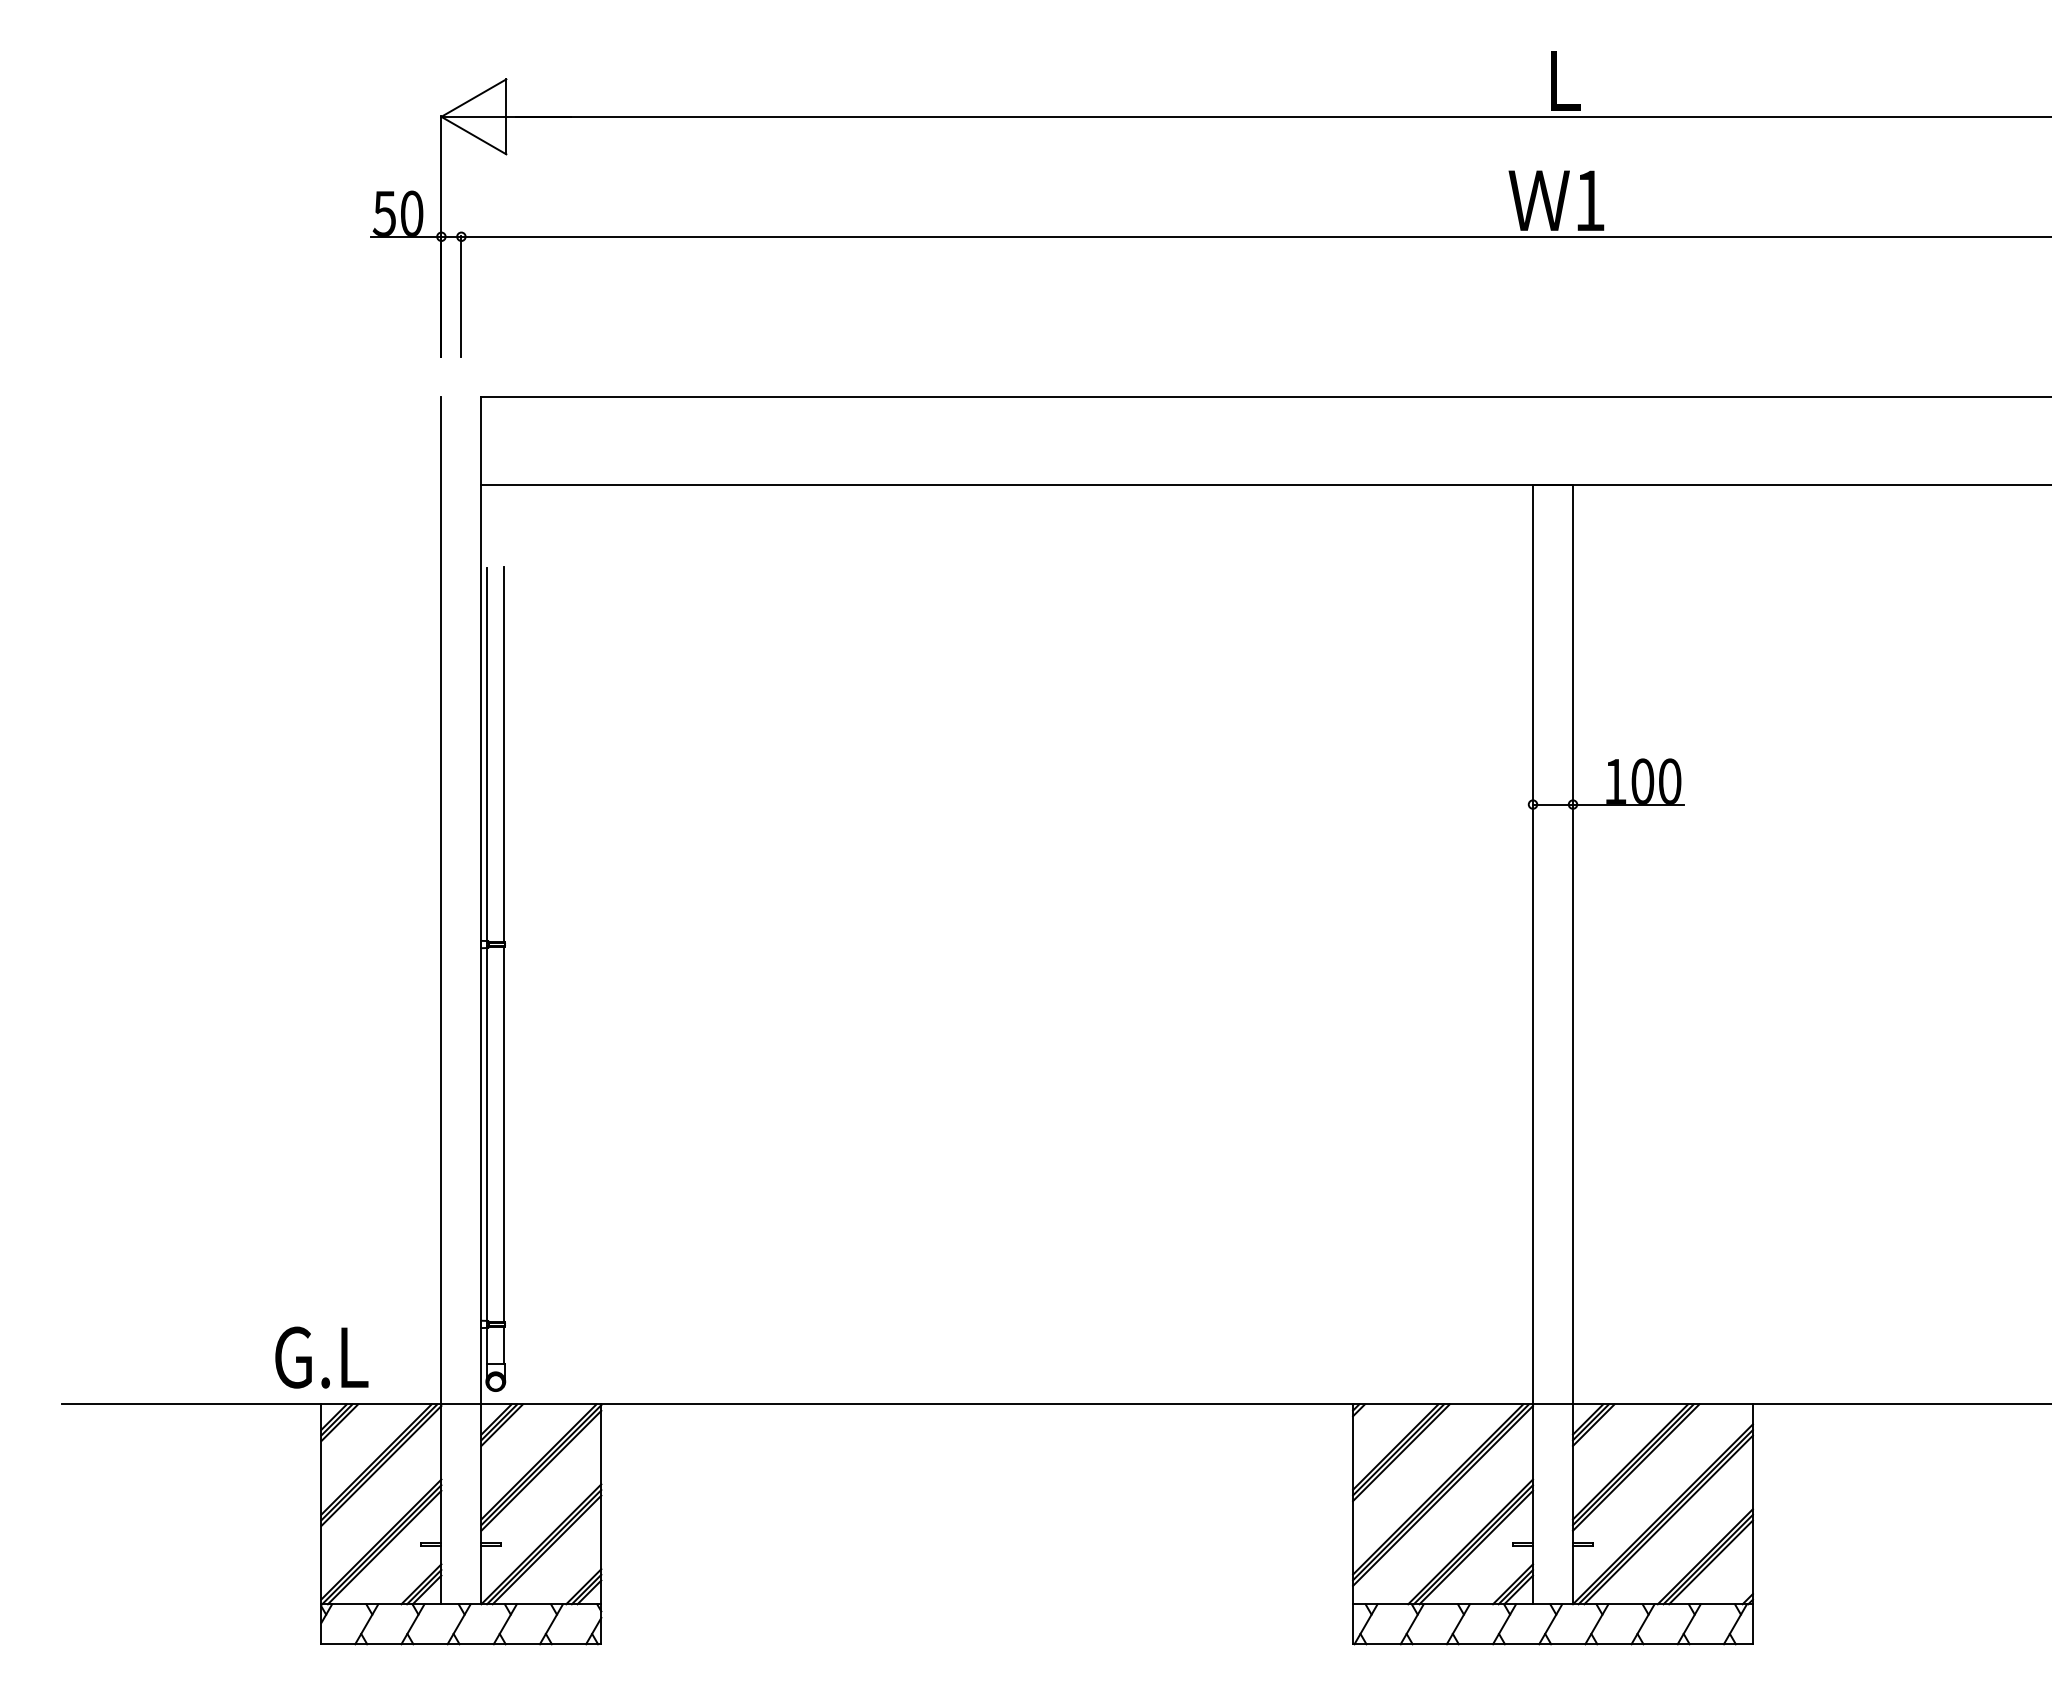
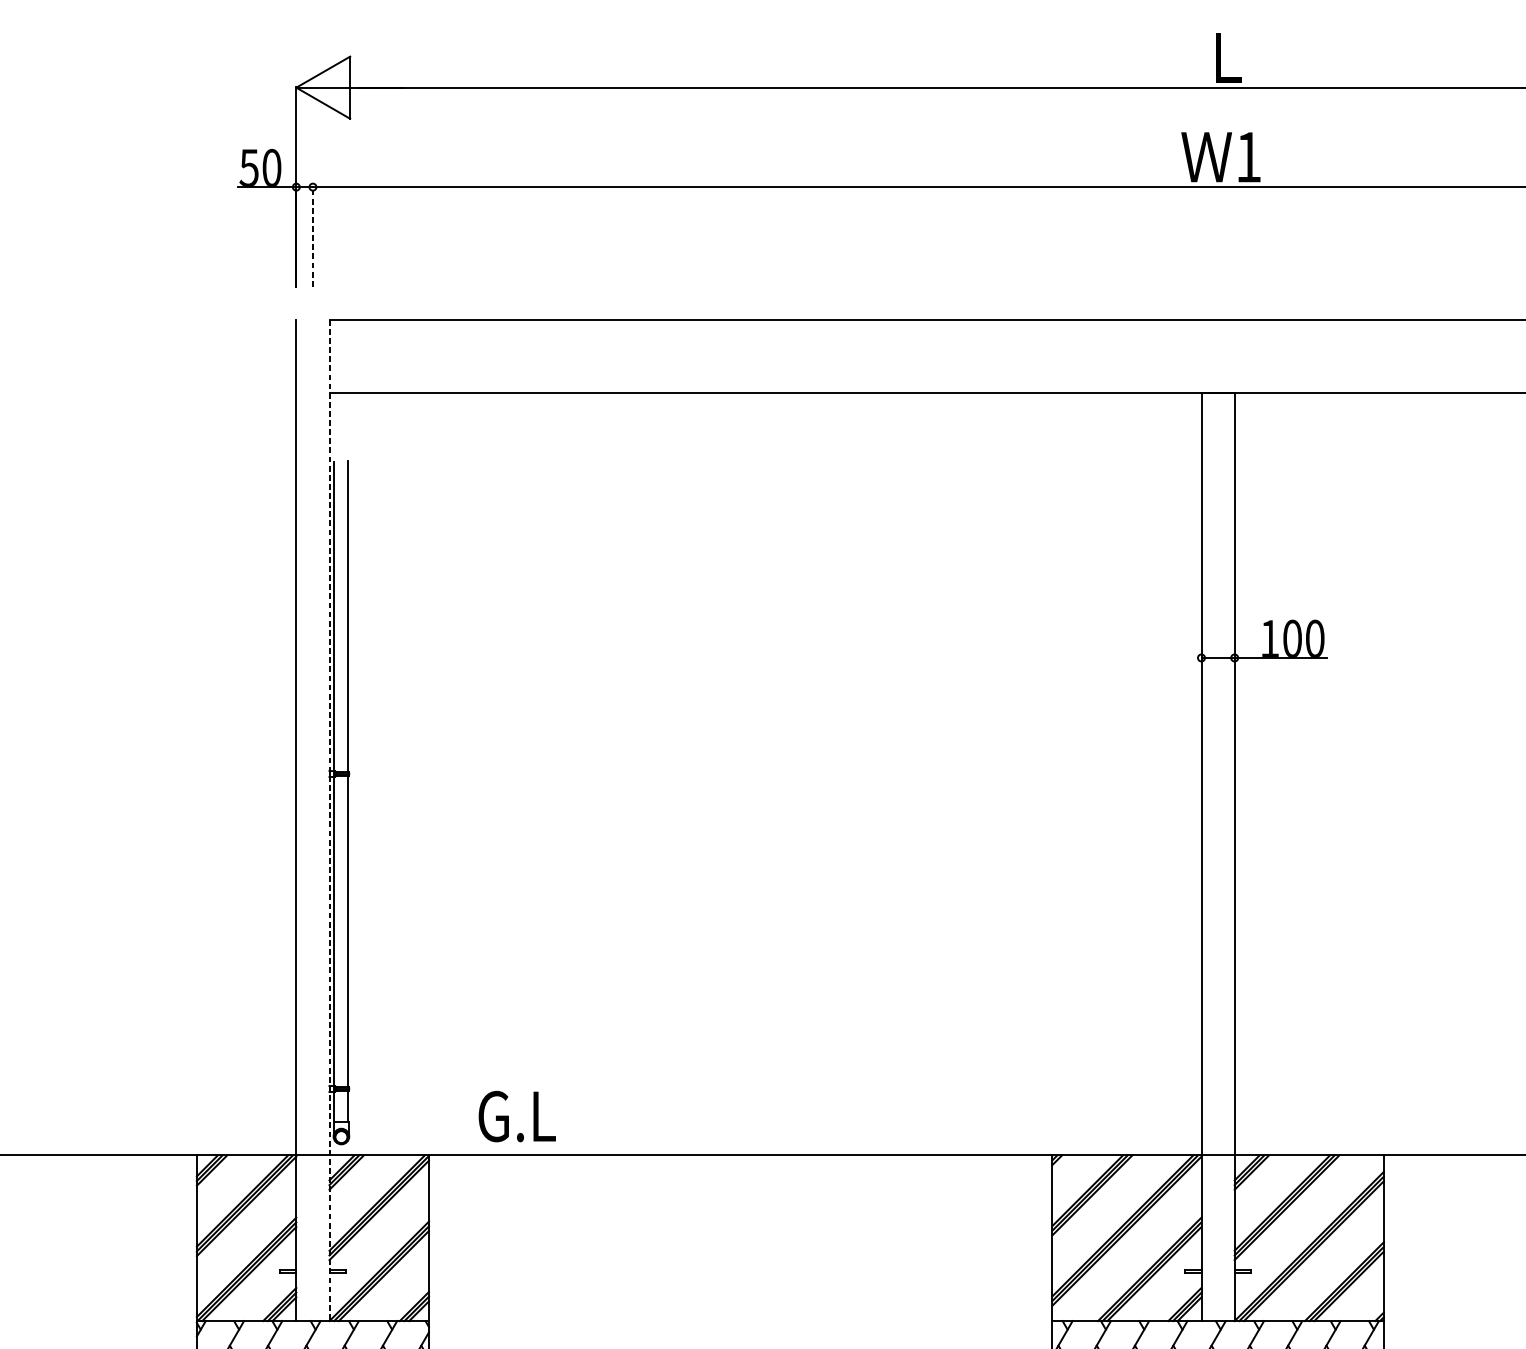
line: (461, 296) -> (313, 236), solid -> dashed
line: (481, 1000) -> (329, 820), solid -> dashed
text: (321, 1357) -> (516, 1116), moved

